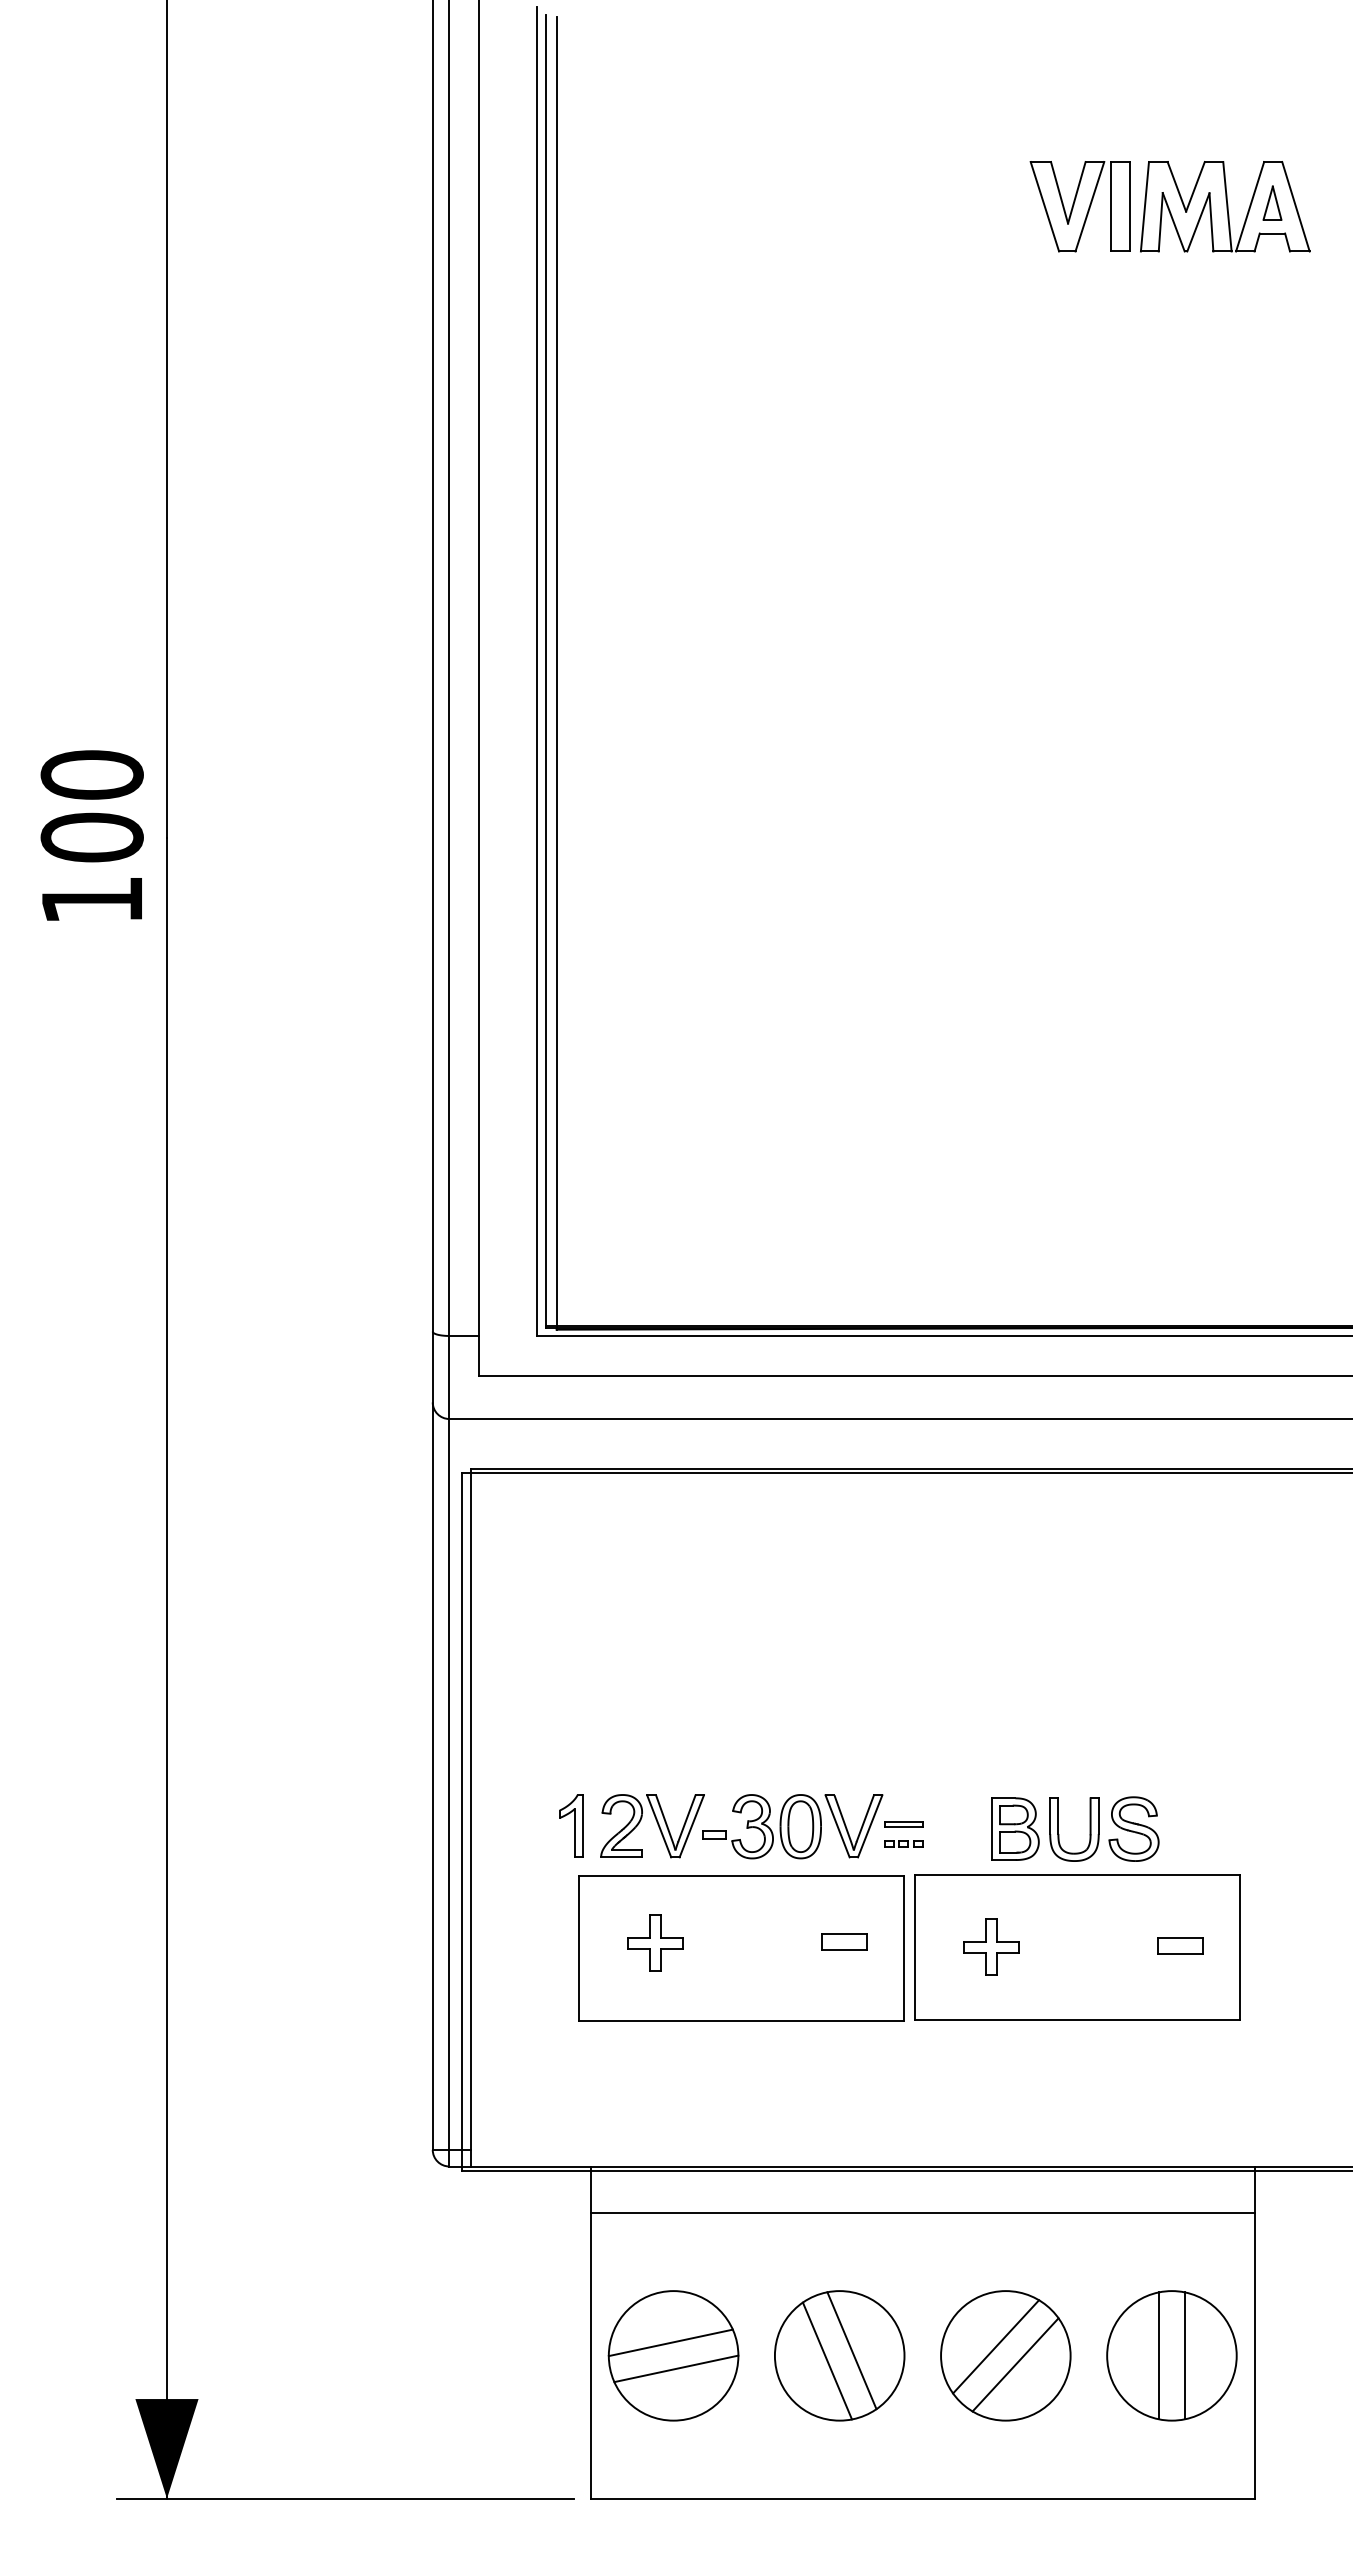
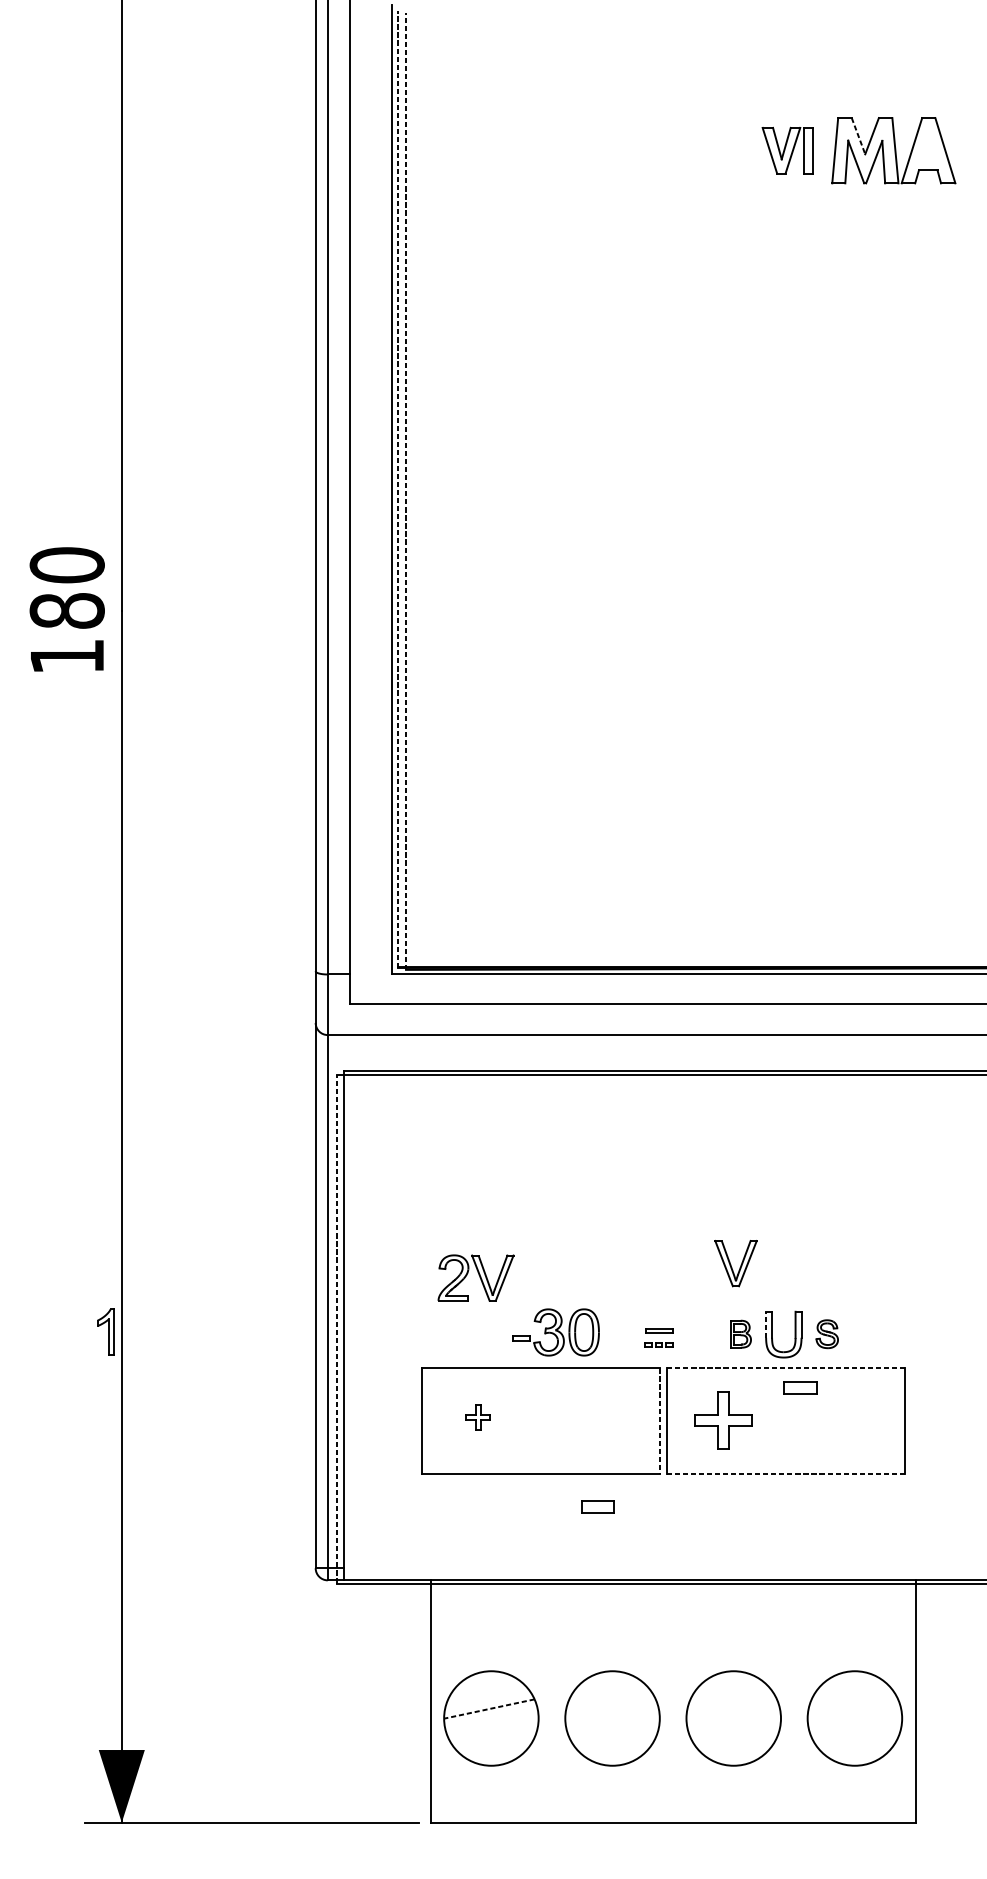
line: (1177, 187) -> (858, 136), solid -> dashed
part: (1272, 202) -> (928, 147), removed
part: (1079, 206) -> (787, 150), size x0.7
line: (545, 671) -> (397, 489), solid -> dashed
line: (556, 673) -> (405, 491), solid -> dashed
text: (92, 837) -> (67, 610), 100 -> 180
line: (1050, 1816) -> (766, 1325), solid -> dashed
line: (462, 1822) -> (337, 1329), solid -> dashed
part: (571, 1825) -> (106, 1331), moved
part: (652, 1826) -> (475, 1278), moved
part: (847, 1828) -> (731, 1265), moved
part: (1015, 1828) -> (740, 1333), size x0.6
part: (1133, 1828) -> (826, 1333), size x0.6
line: (1077, 1875) -> (786, 1368), solid -> dashed
part: (844, 1941) -> (597, 1506), moved
part: (655, 1942) -> (478, 1416), size x0.6
part: (1180, 1945) -> (800, 1387), moved
part: (991, 1946) -> (723, 1419), size x1.4
line: (904, 1948) -> (659, 1421), solid -> dashed
line: (1077, 2020) -> (786, 1473), solid -> dashed
line: (922, 2213) -> (672, 1614), removed
line: (670, 2342) -> (489, 1708), solid -> dashed
line: (996, 2346) -> (726, 1711), removed
line: (851, 2350) -> (621, 1714), removed
line: (1158, 2355) -> (845, 1718), removed
line: (1185, 2355) -> (864, 1718), removed
line: (827, 2360) -> (603, 1721), removed
line: (1015, 2364) -> (740, 1724), removed
line: (676, 2368) -> (493, 1727), removed

